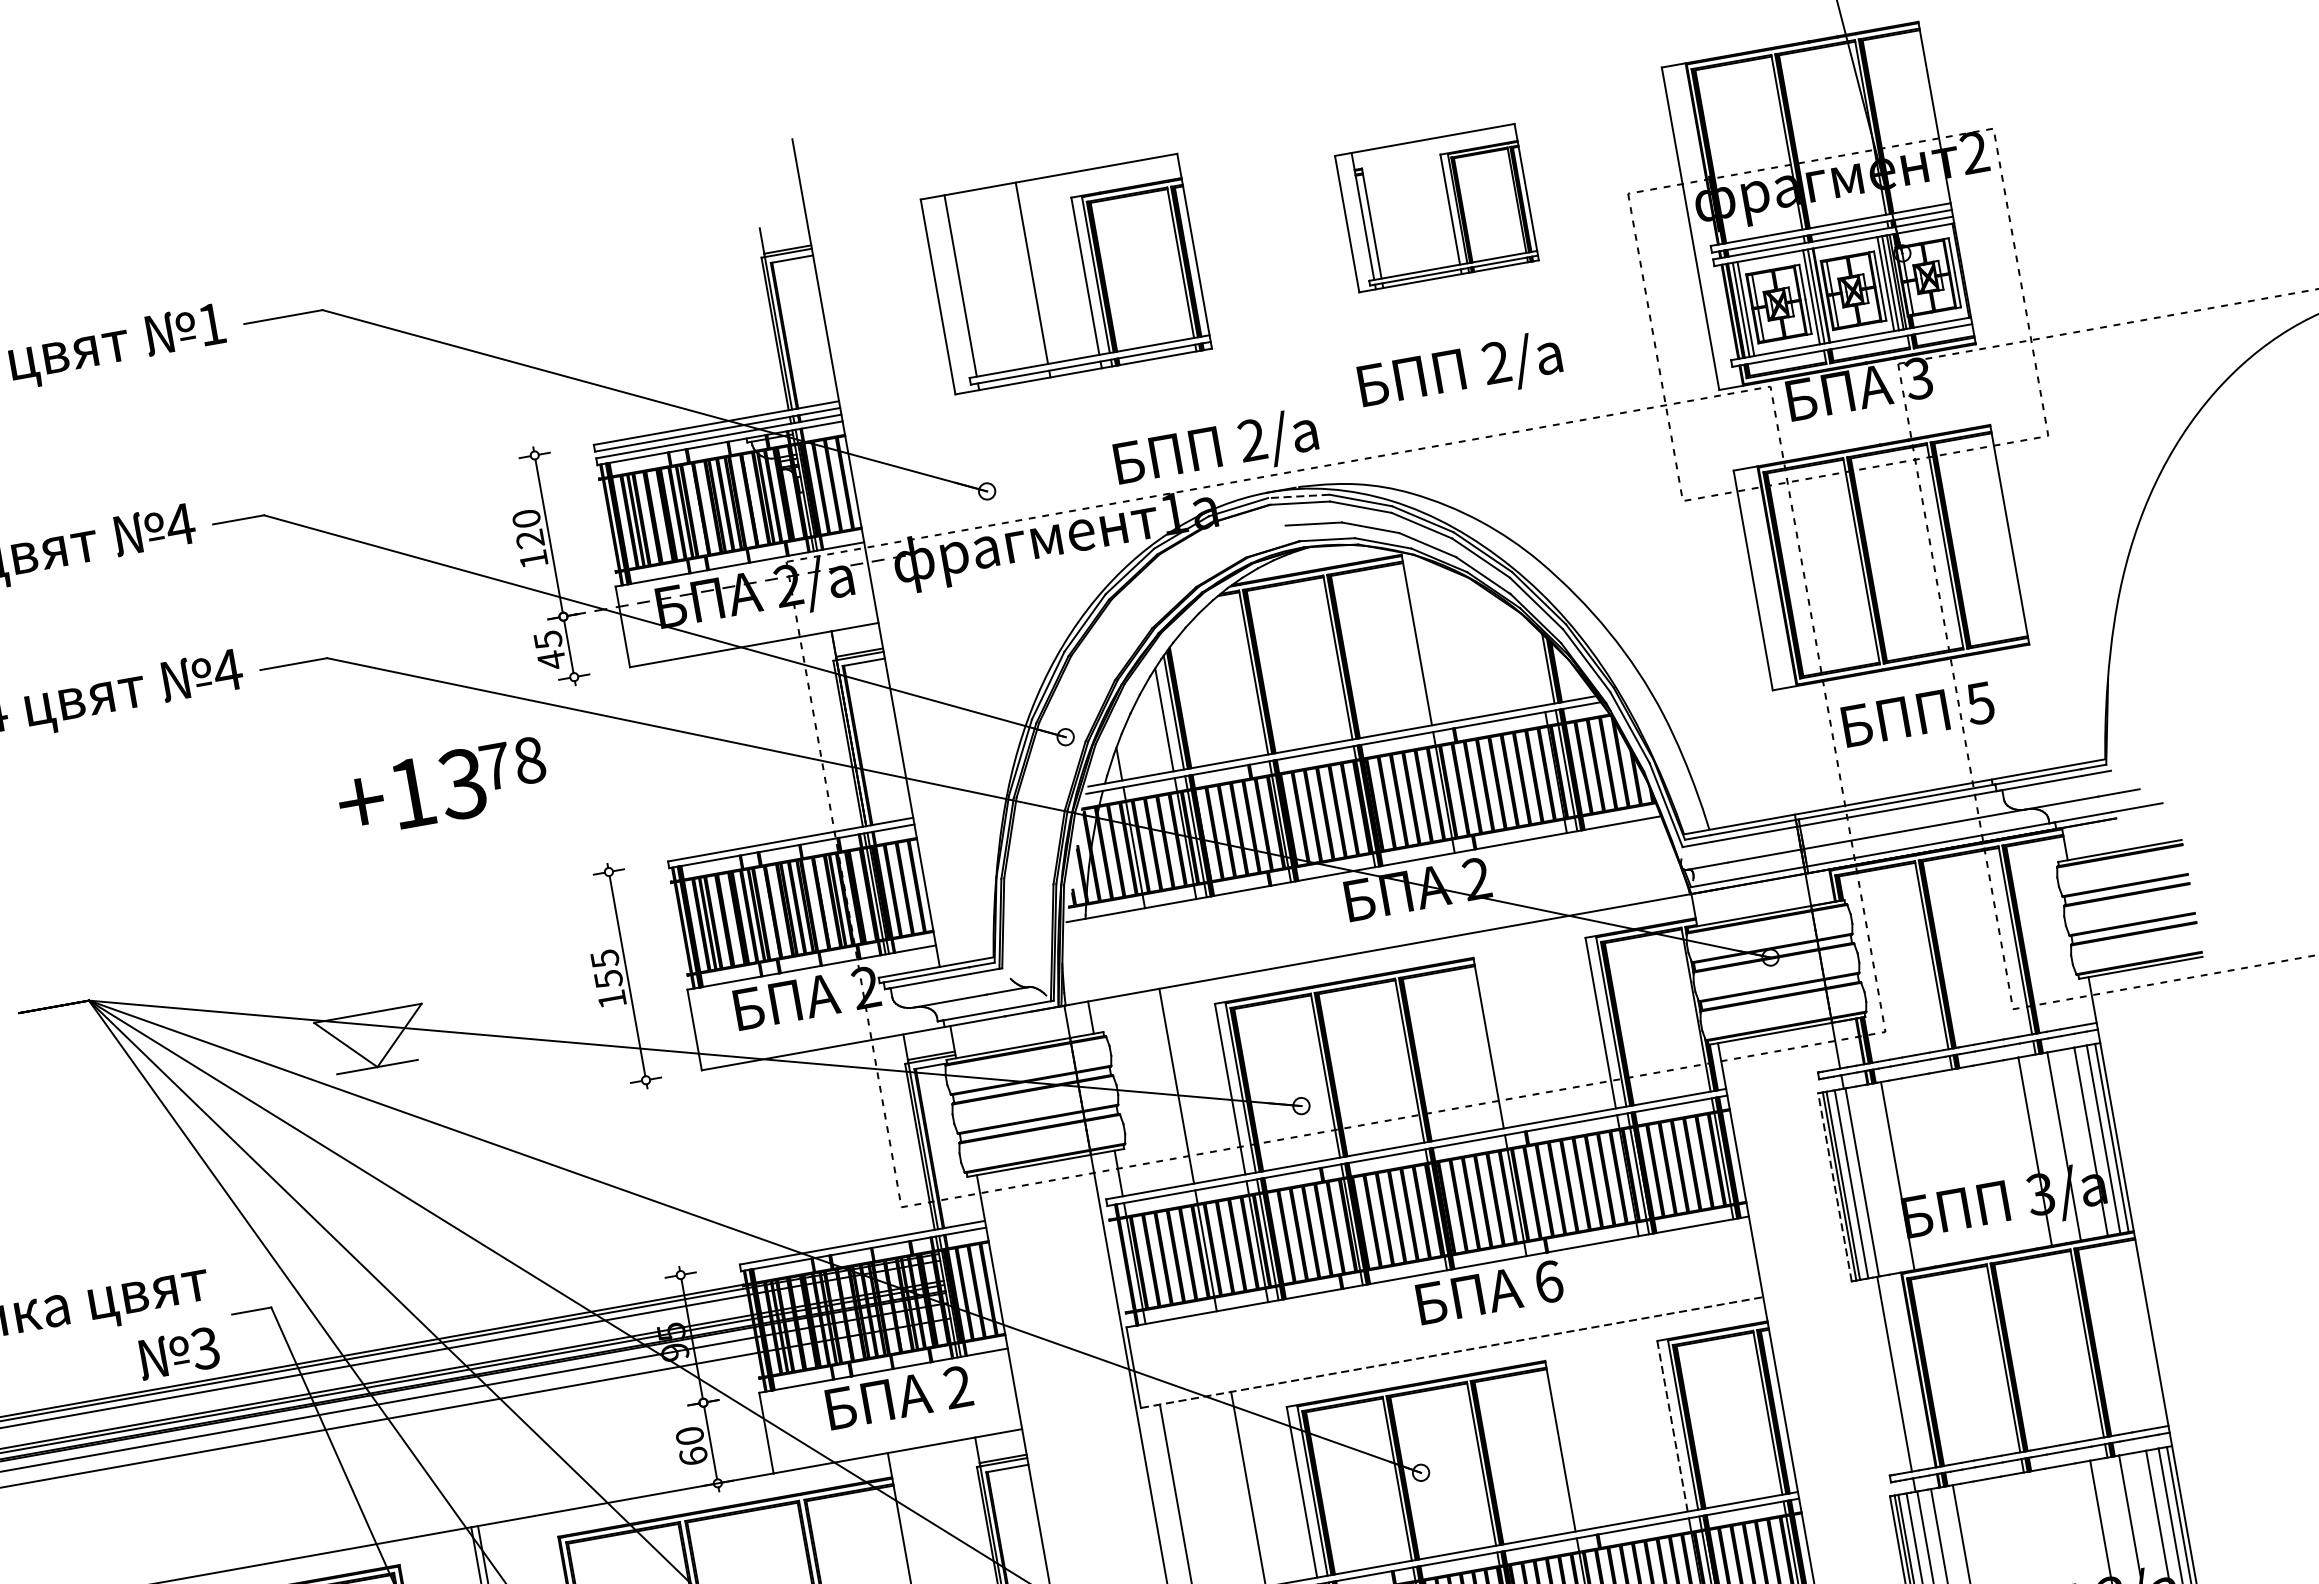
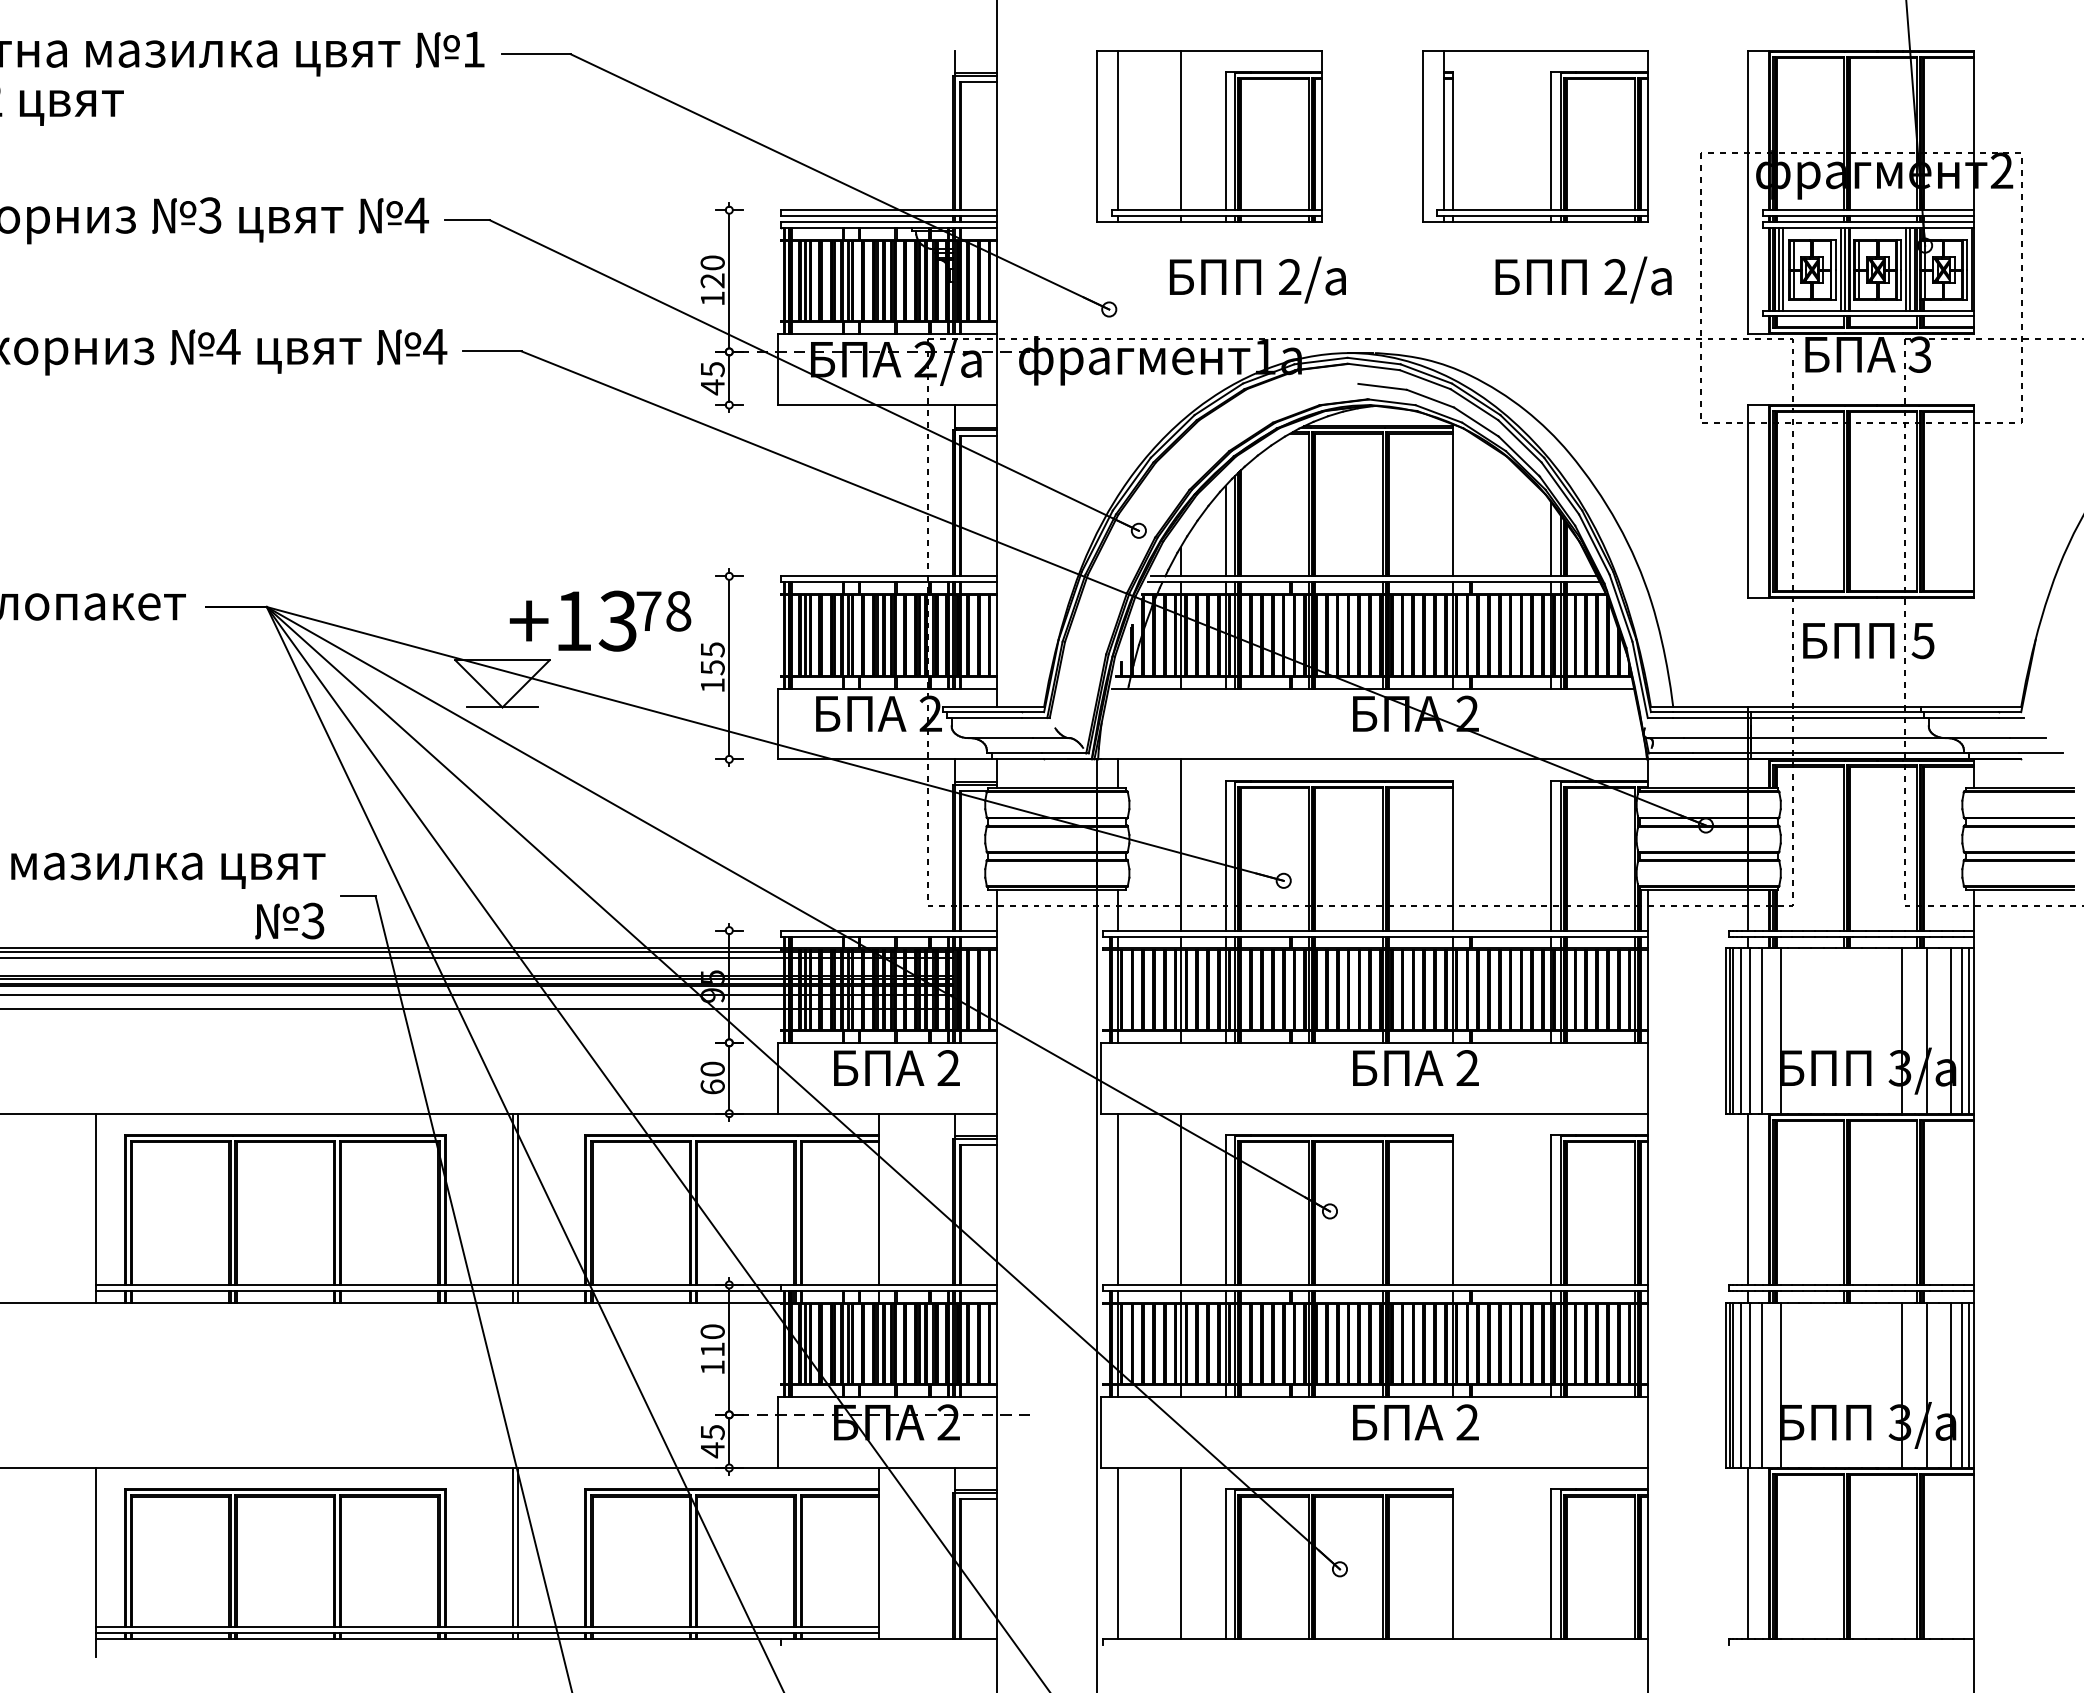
part: (1437, 208) -> (1535, 136), size x1.43
text: (1460, 371) -> (1583, 279), moved
text: (1215, 449) -> (1257, 279), moved
line: (1299, 496) -> (1374, 361), dashed -> solid
line: (1536, 663) -> (1551, 539), added
text: (442, 786) -> (600, 620), moved
line: (1875, 1179) -> (1761, 1030), added
line: (1834, 1187) -> (1725, 1031), dashed -> solid
text: (1548, 1282) -> (1467, 1068), 6 -> 2
line: (1451, 1352) -> (1374, 1113), dashed -> solid
line: (1672, 1425) -> (1551, 1209), dashed -> solid

